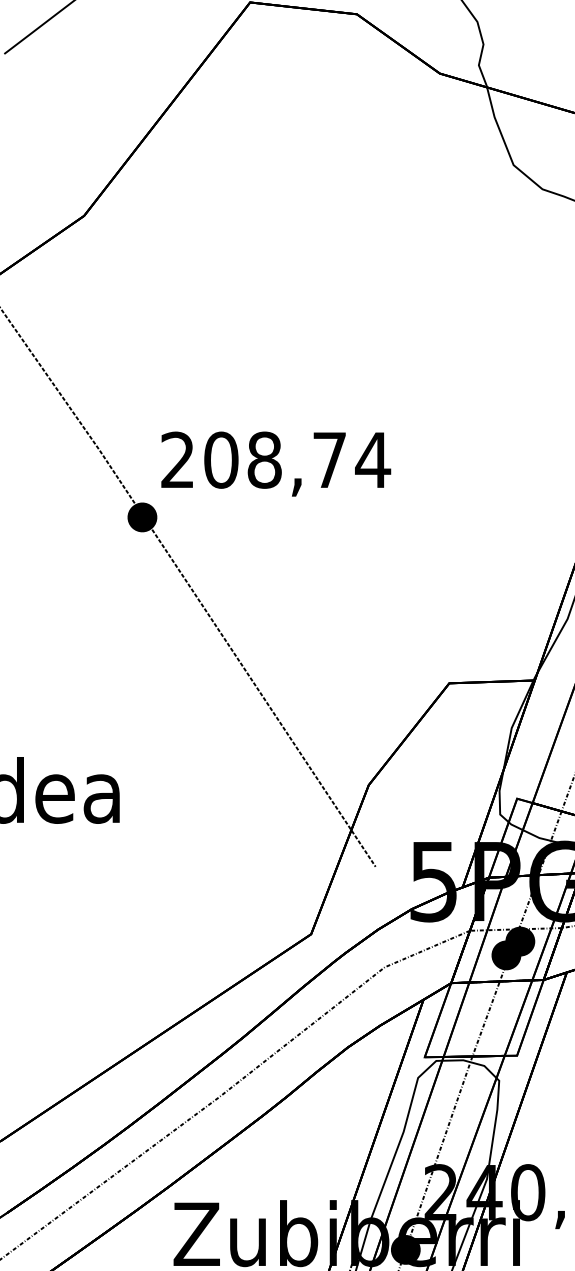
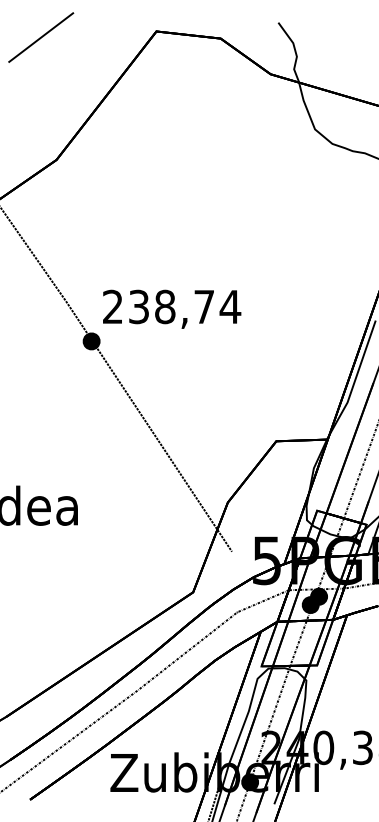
text: (220, 459) -> (138, 306), 208,74 -> 238,74

